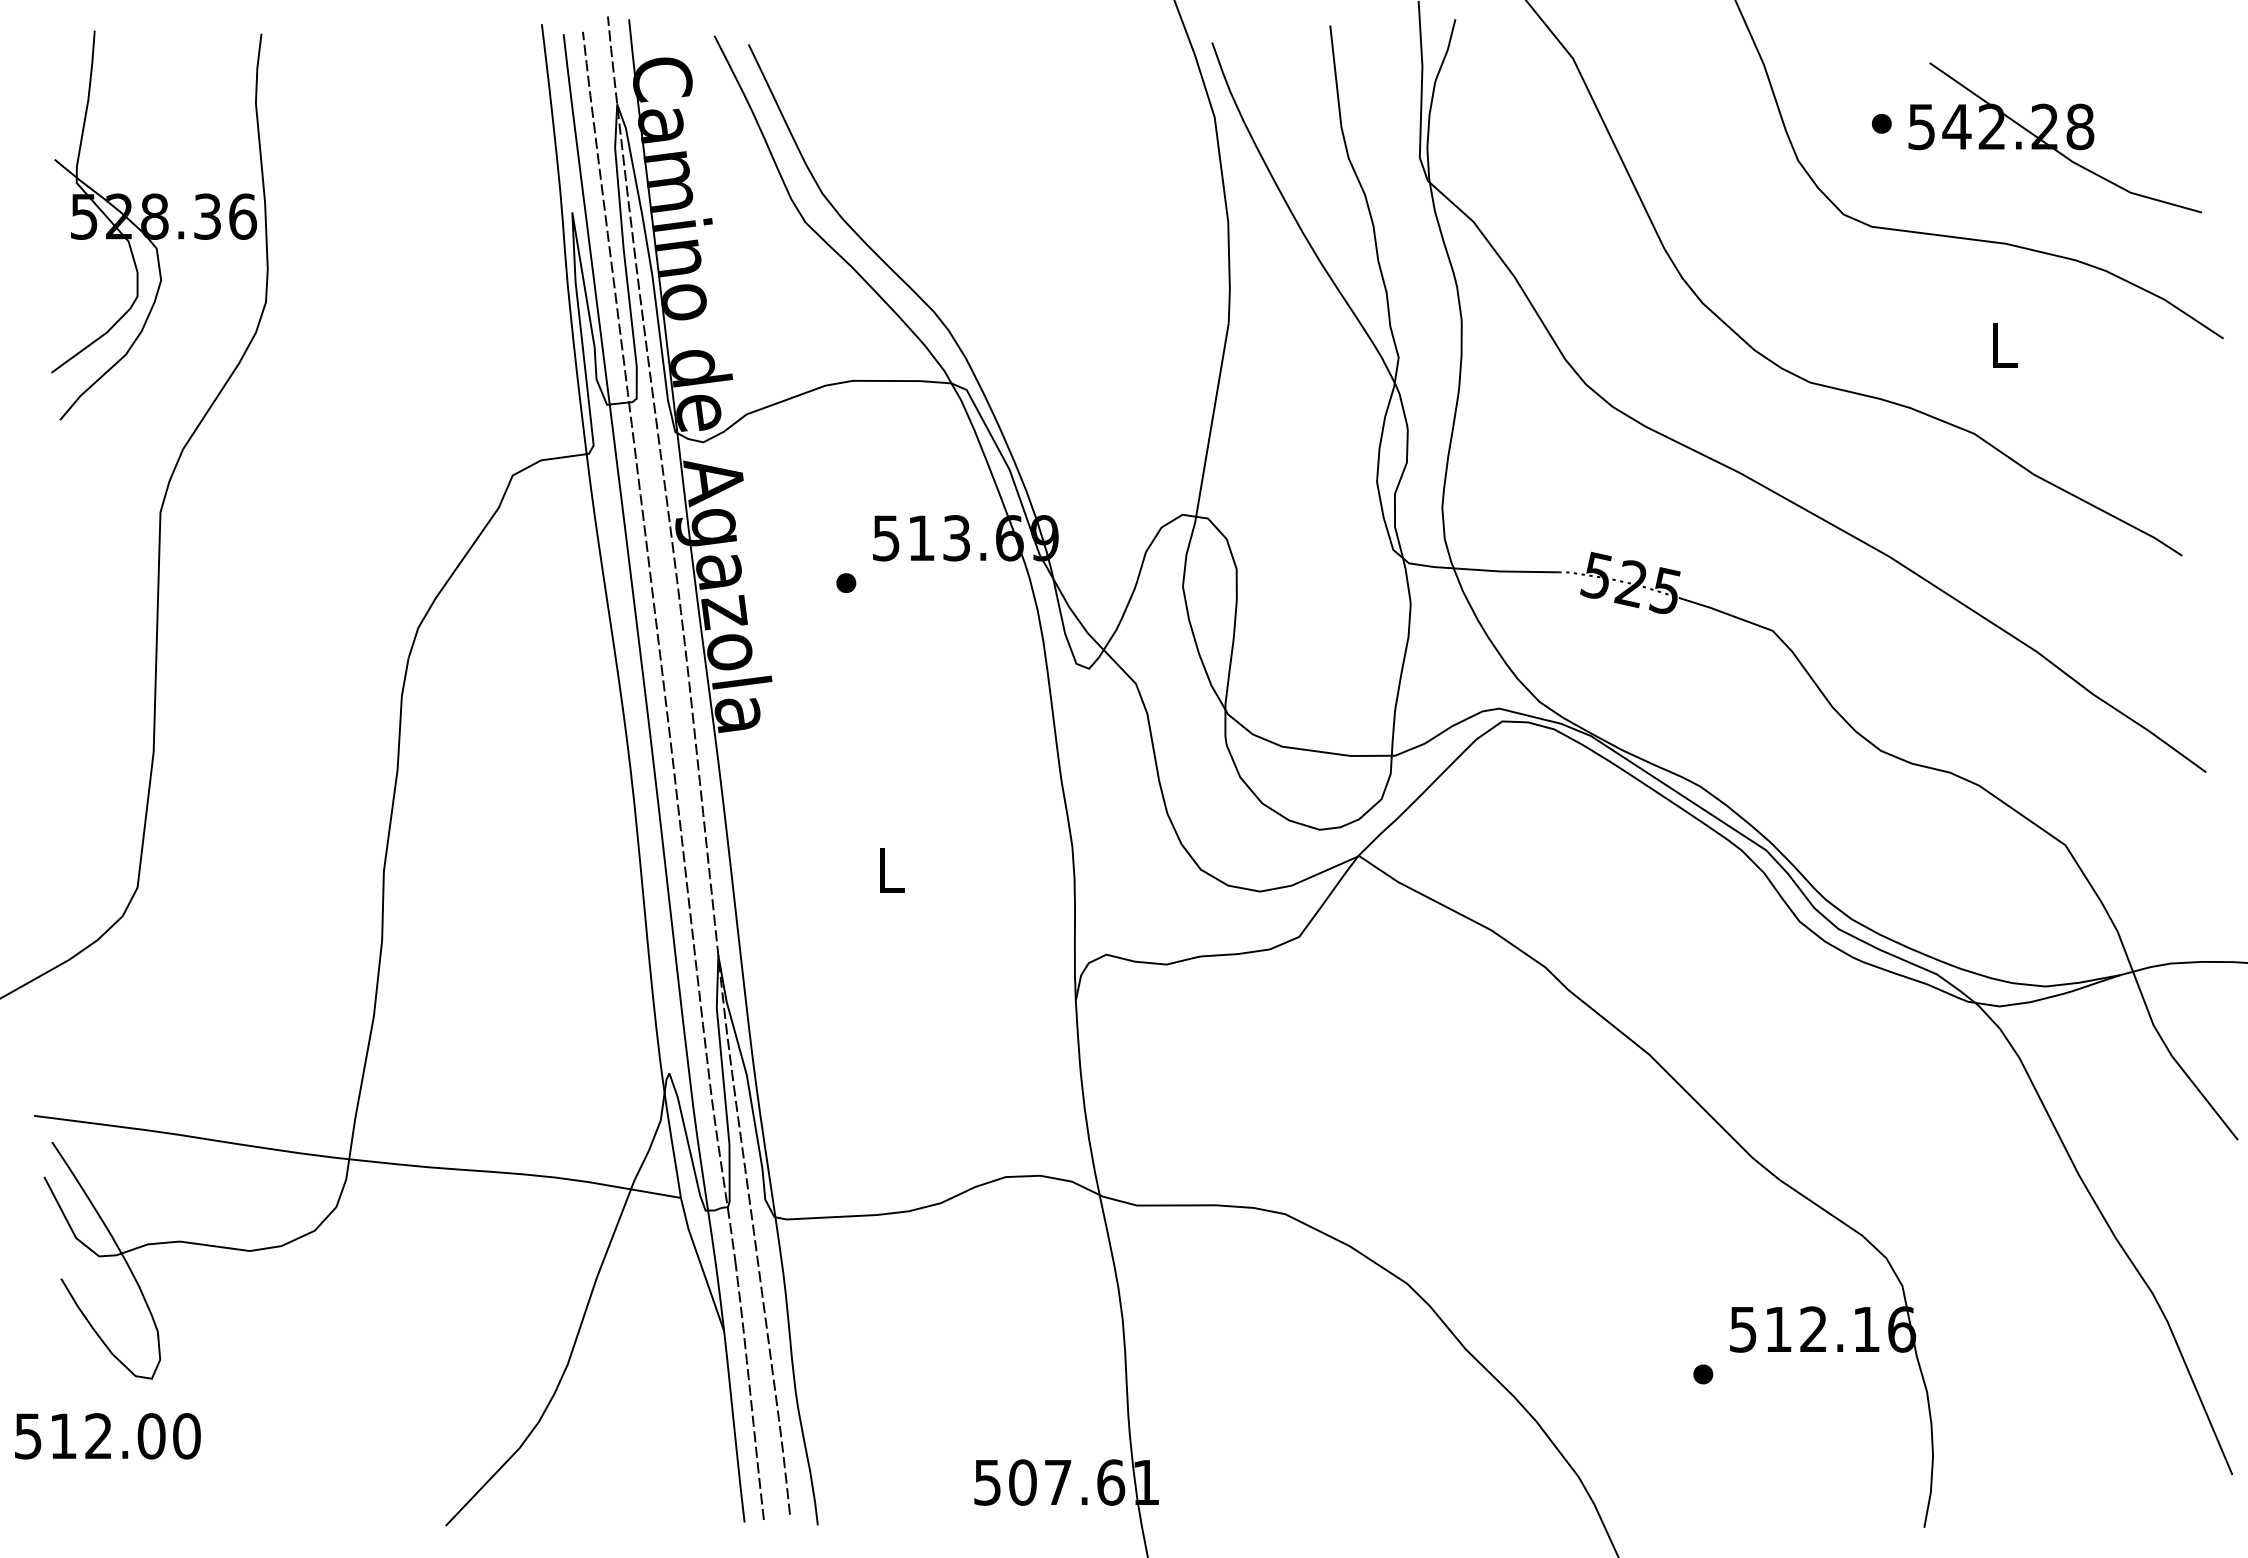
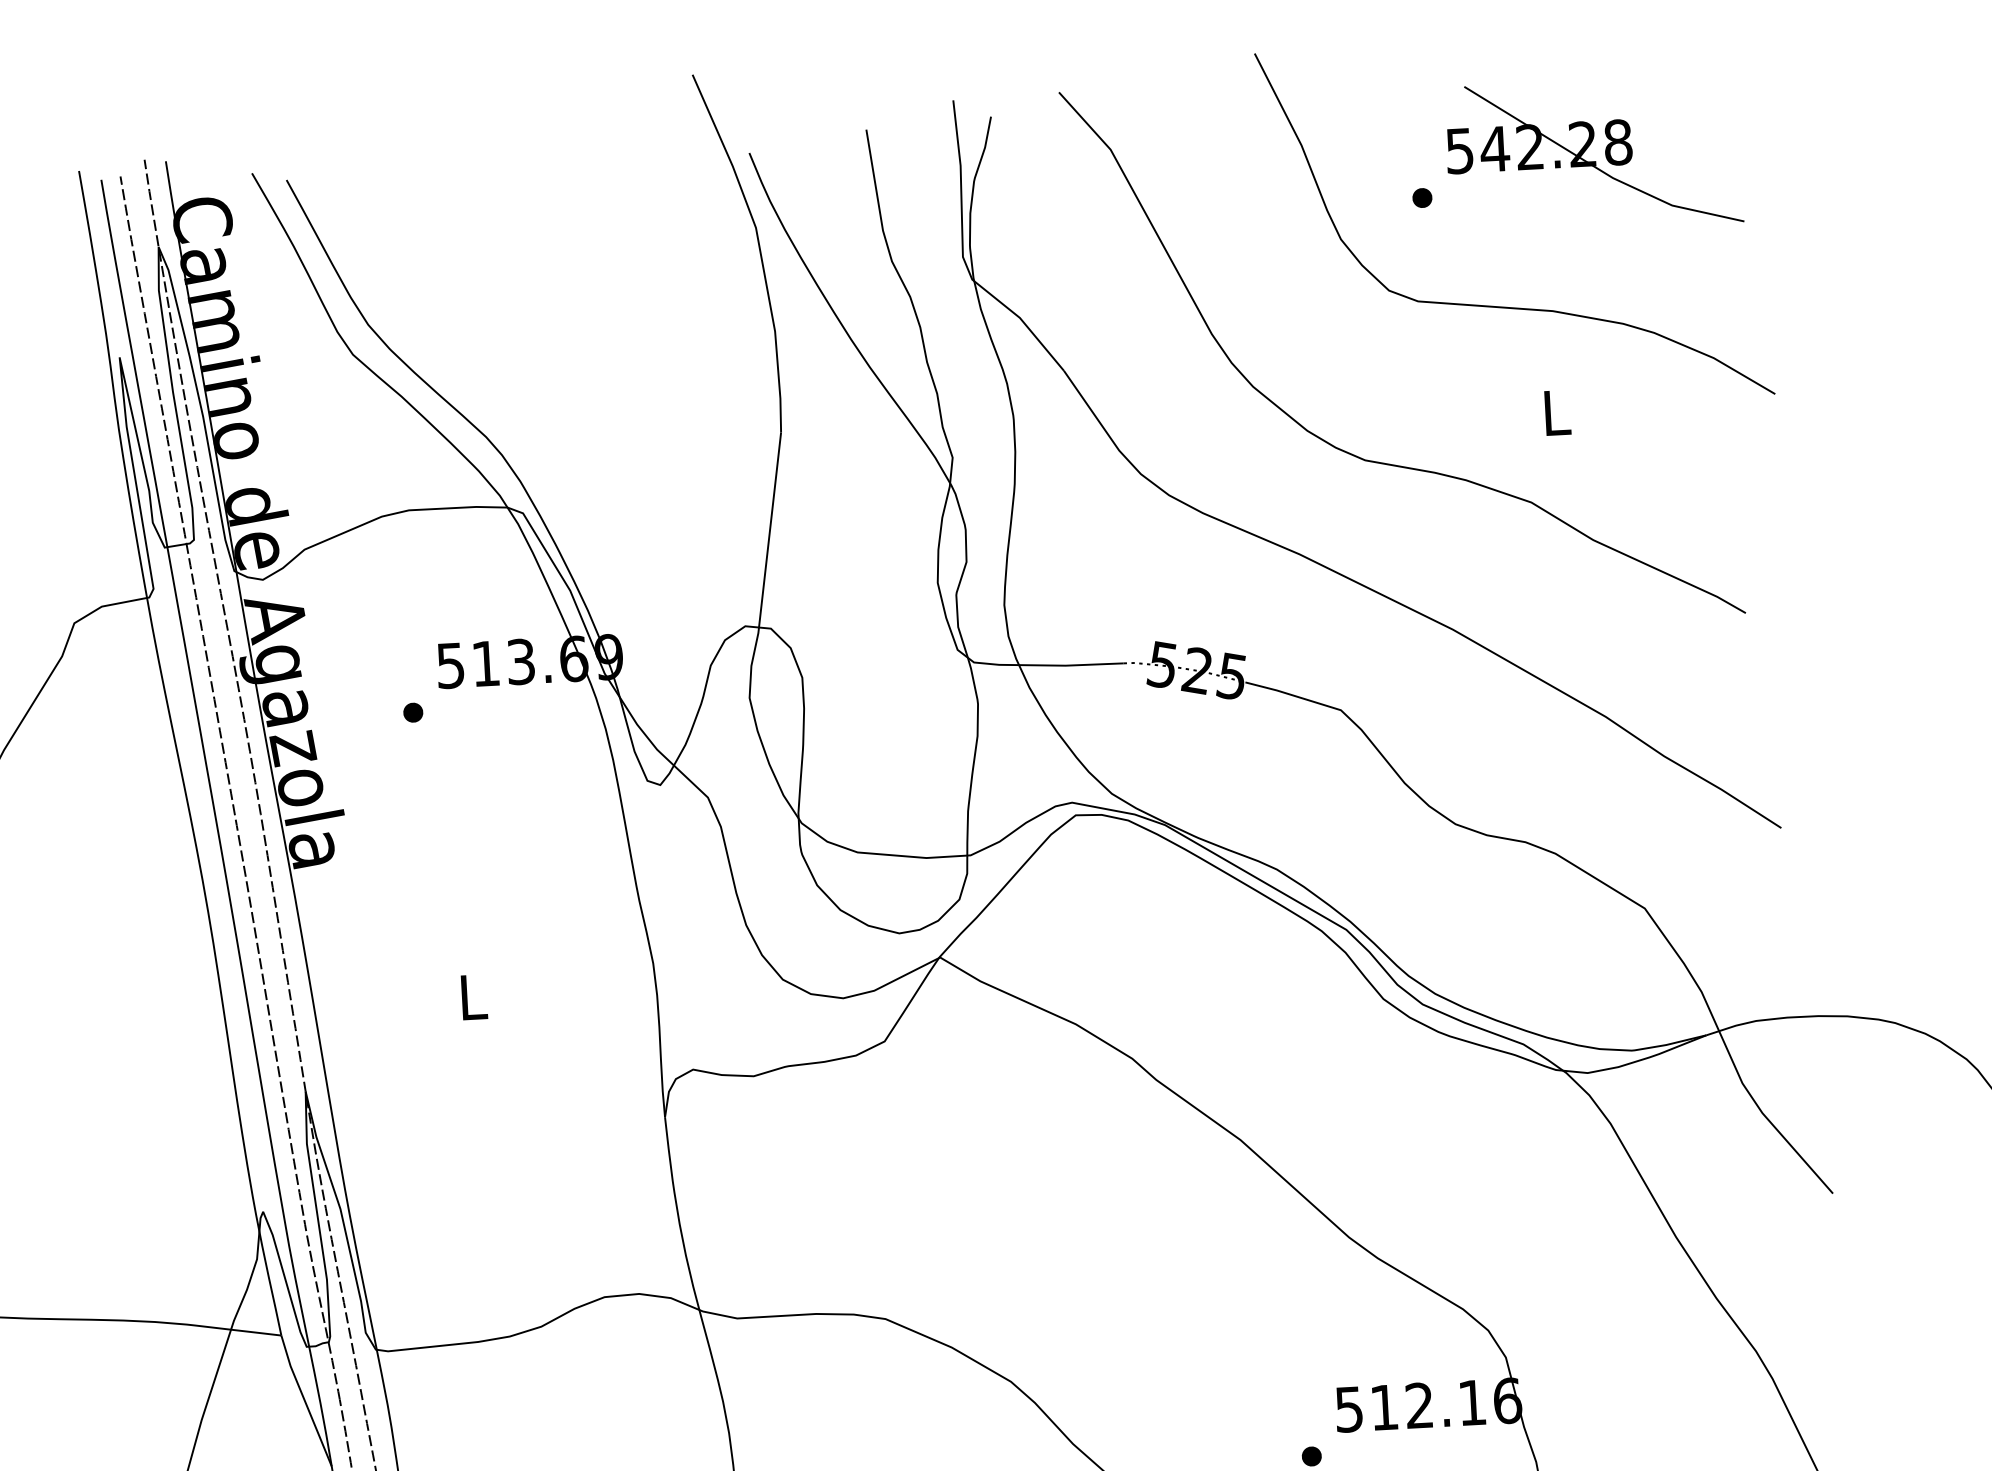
part: (2055, 144) -> (1594, 161), moved

